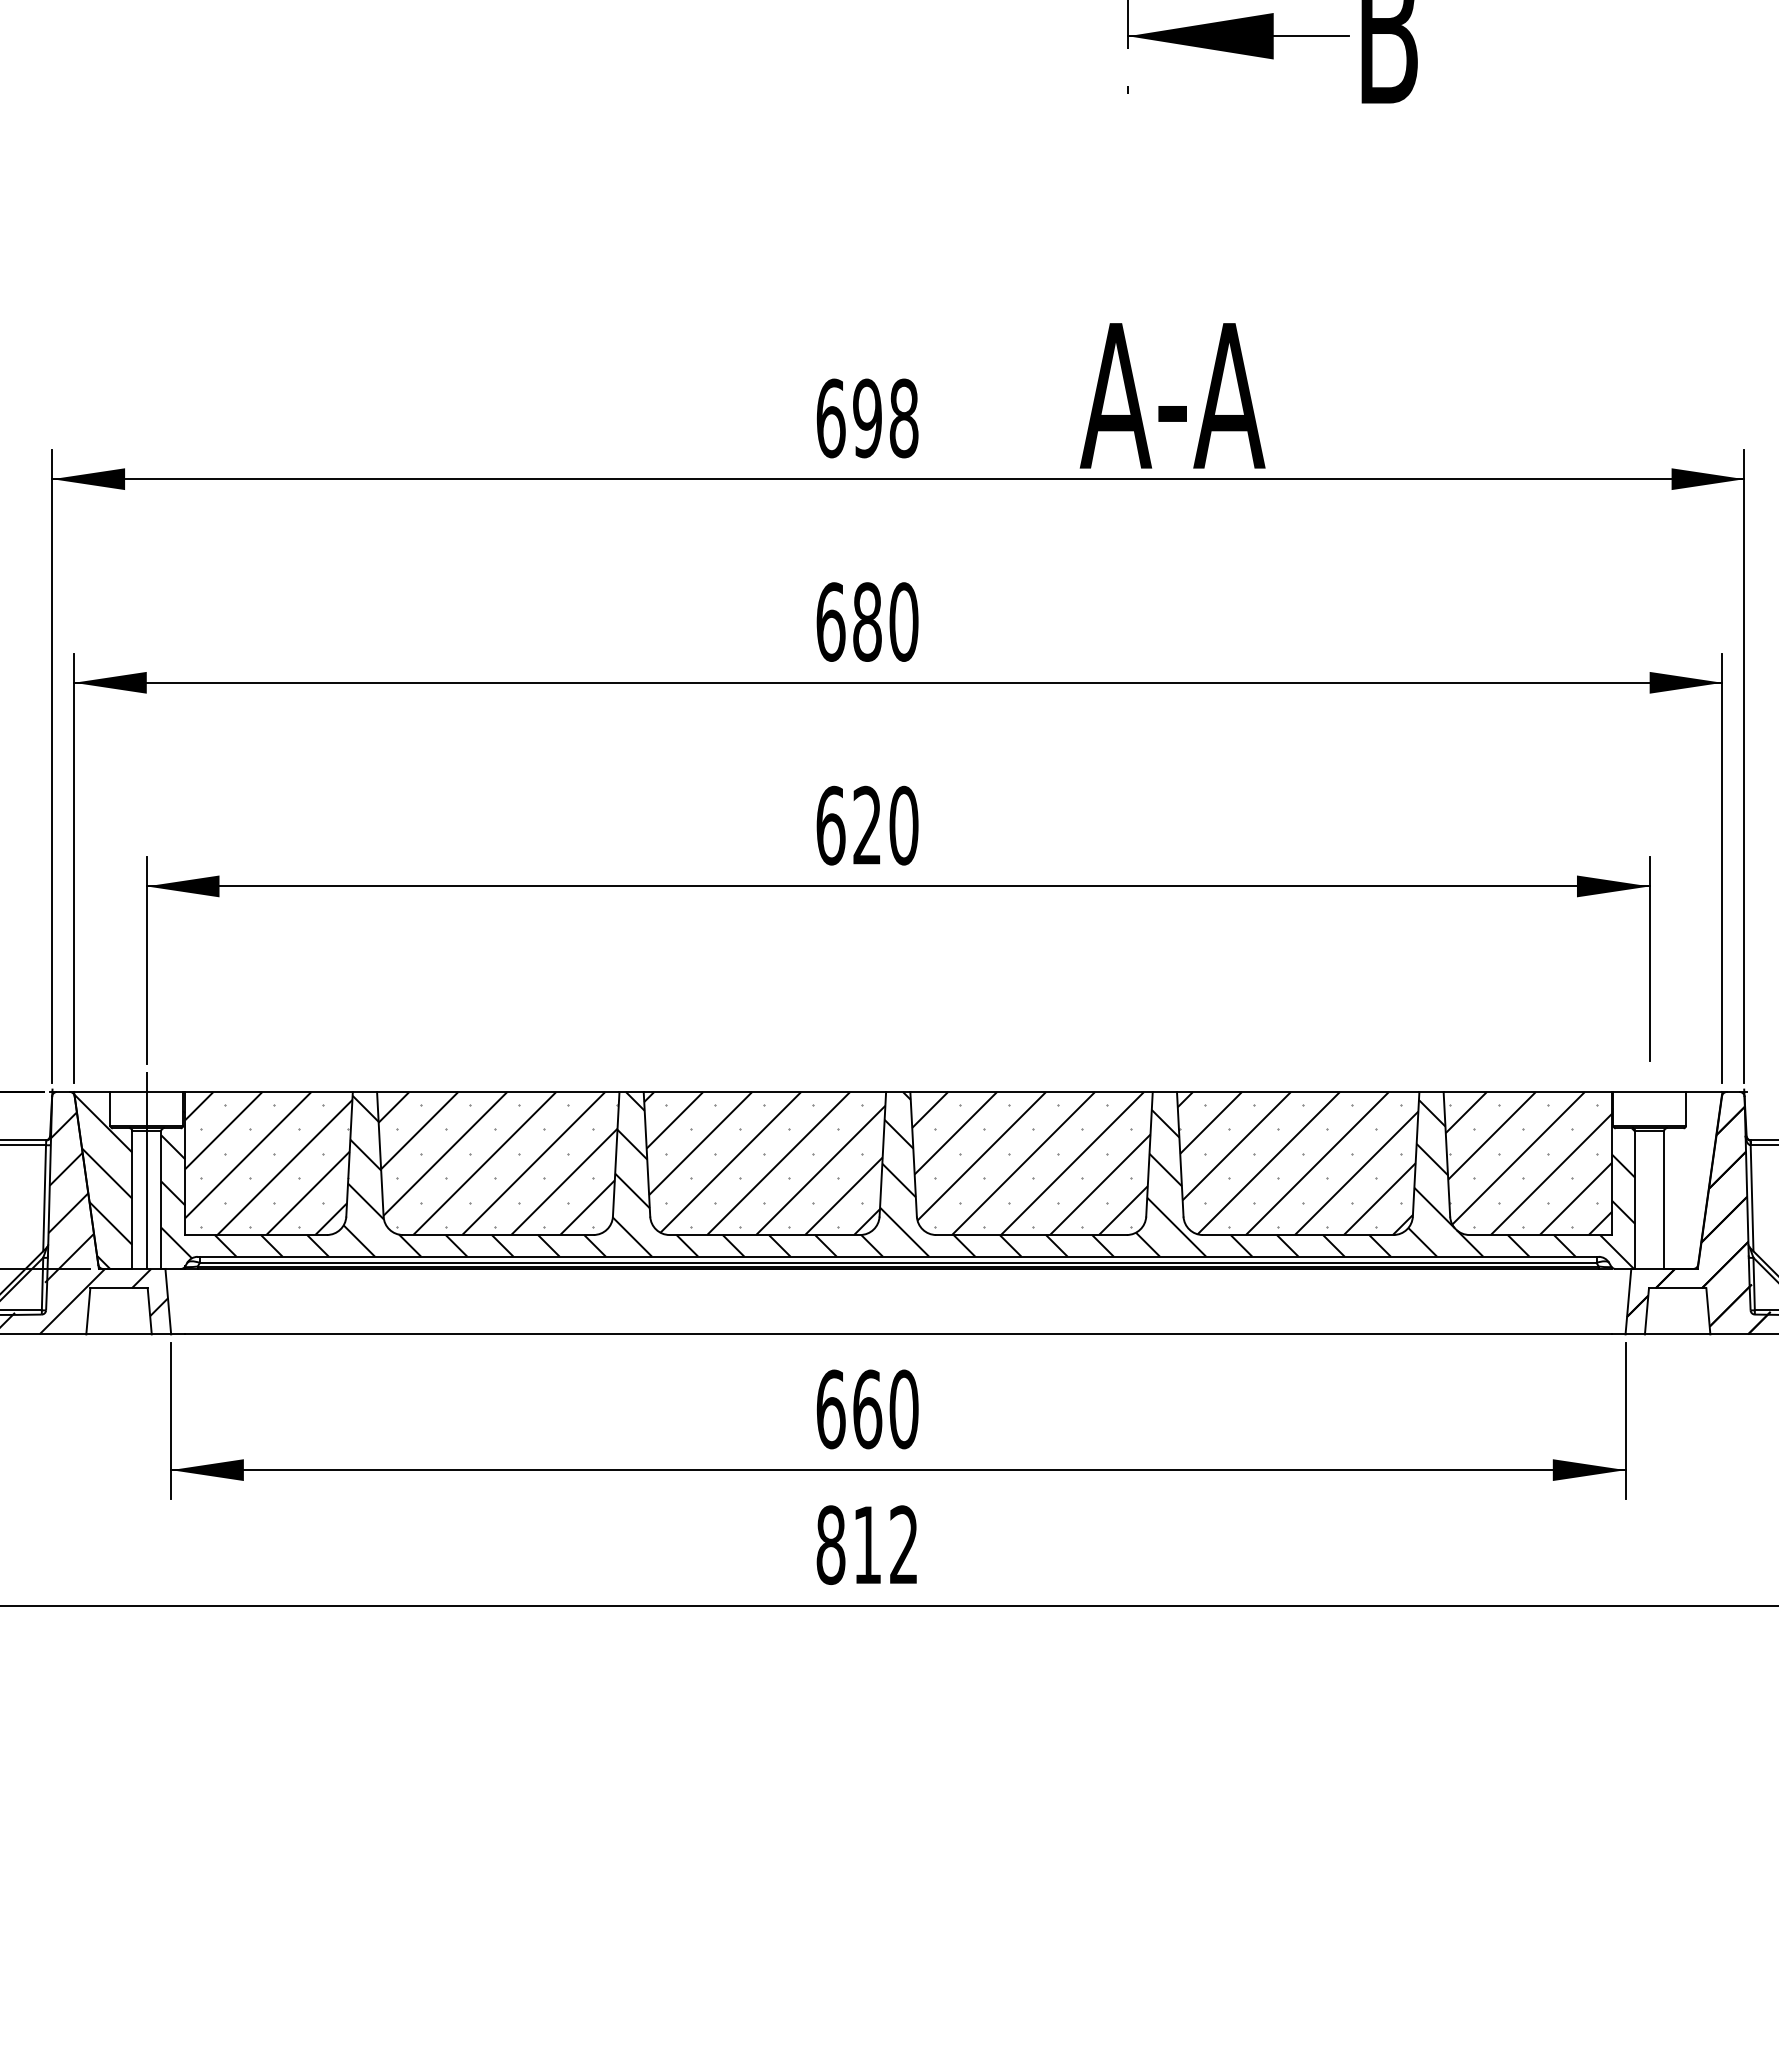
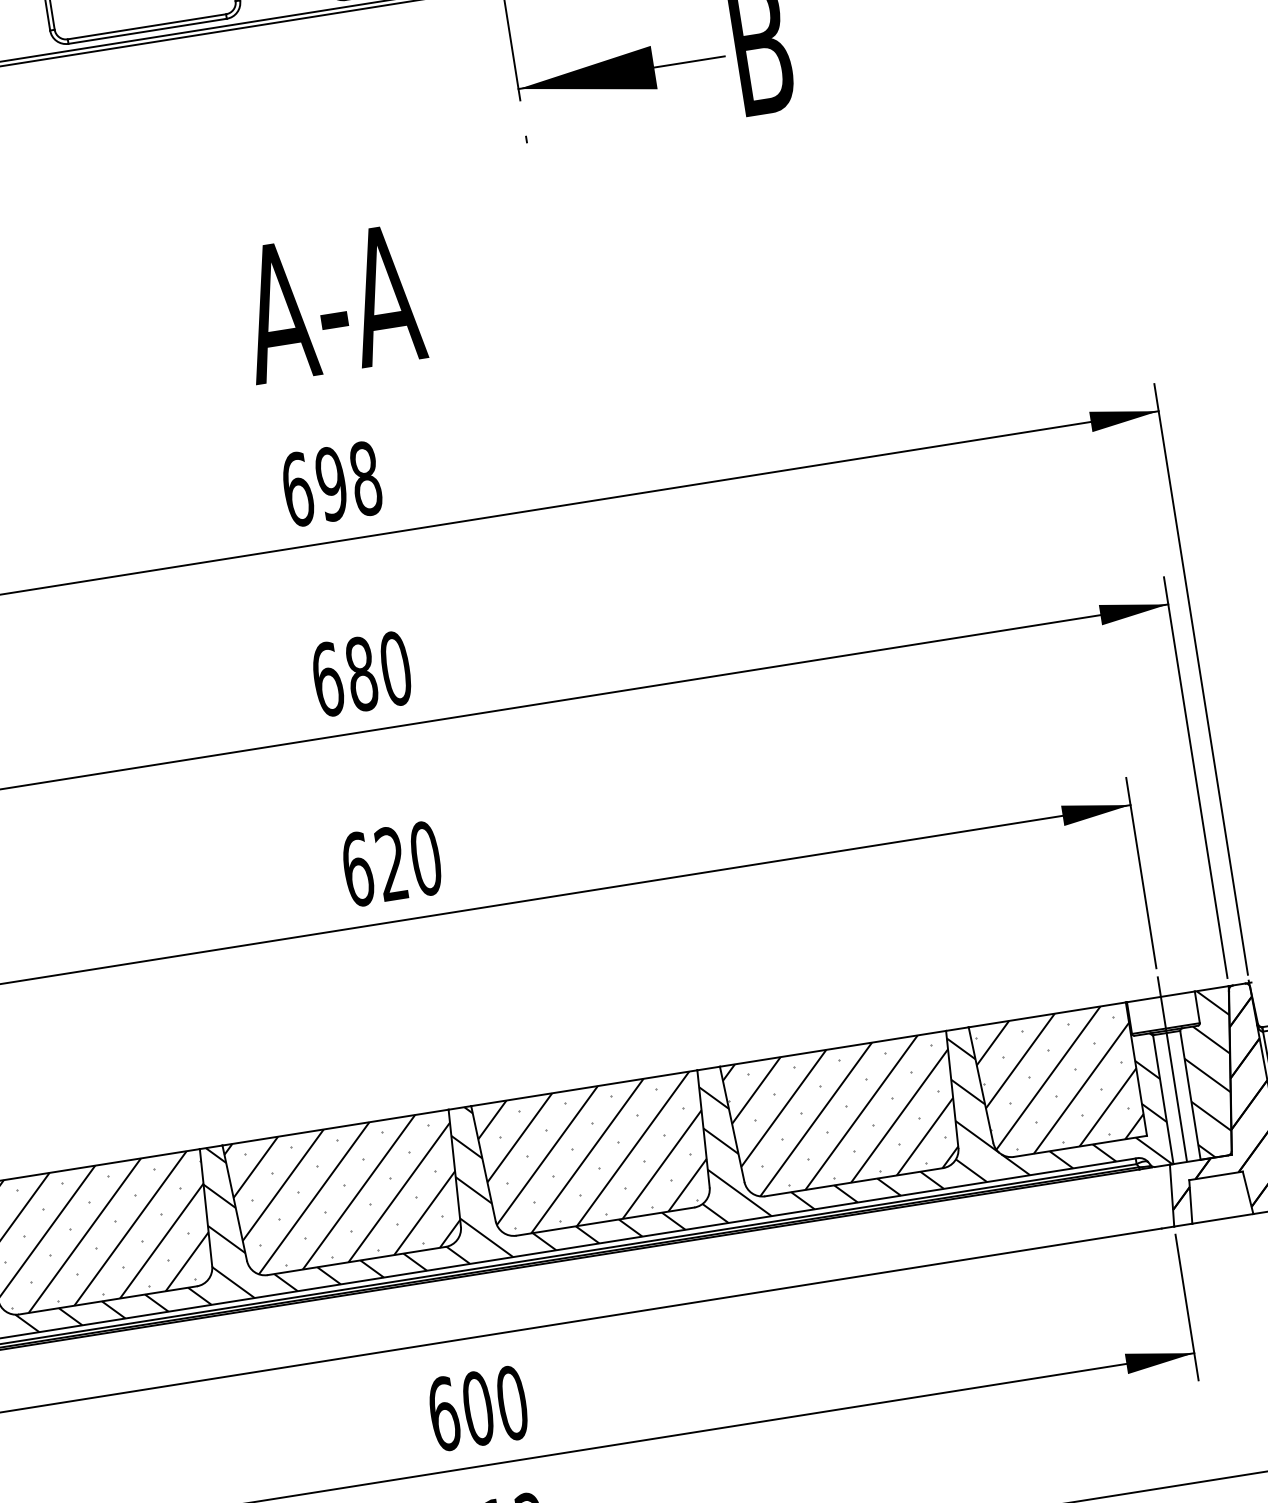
text: (1172, 395) -> (331, 303), moved
line: (1649, 1169) -> (1172, 1069), added
hatch: (1691, 1180) -> (1213, 1073), added
text: (867, 1409) -> (478, 1408), 660 -> 600

